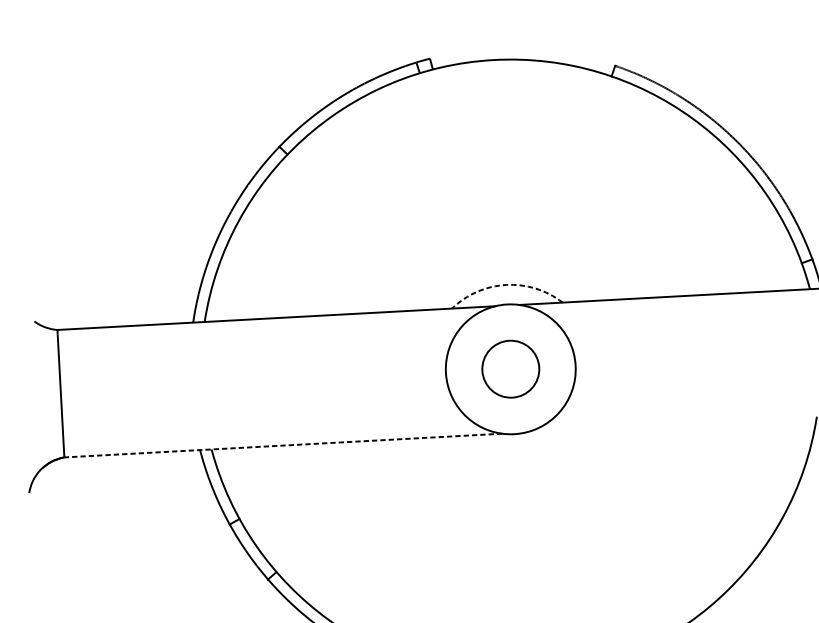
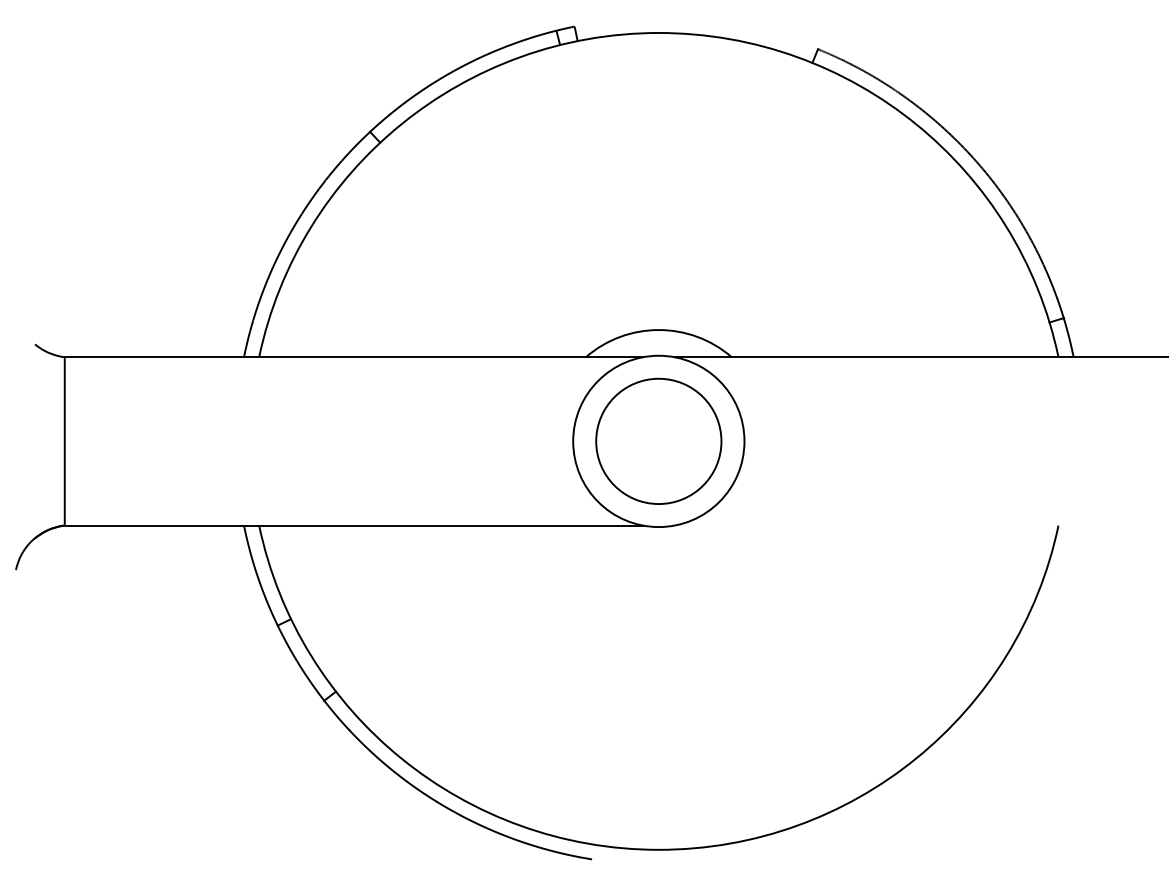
arc: (505, 285) -> (658, 330), dashed -> solid
circle: (510, 368) -> (658, 440), size x1.67
line: (283, 445) -> (353, 525), dashed -> solid

